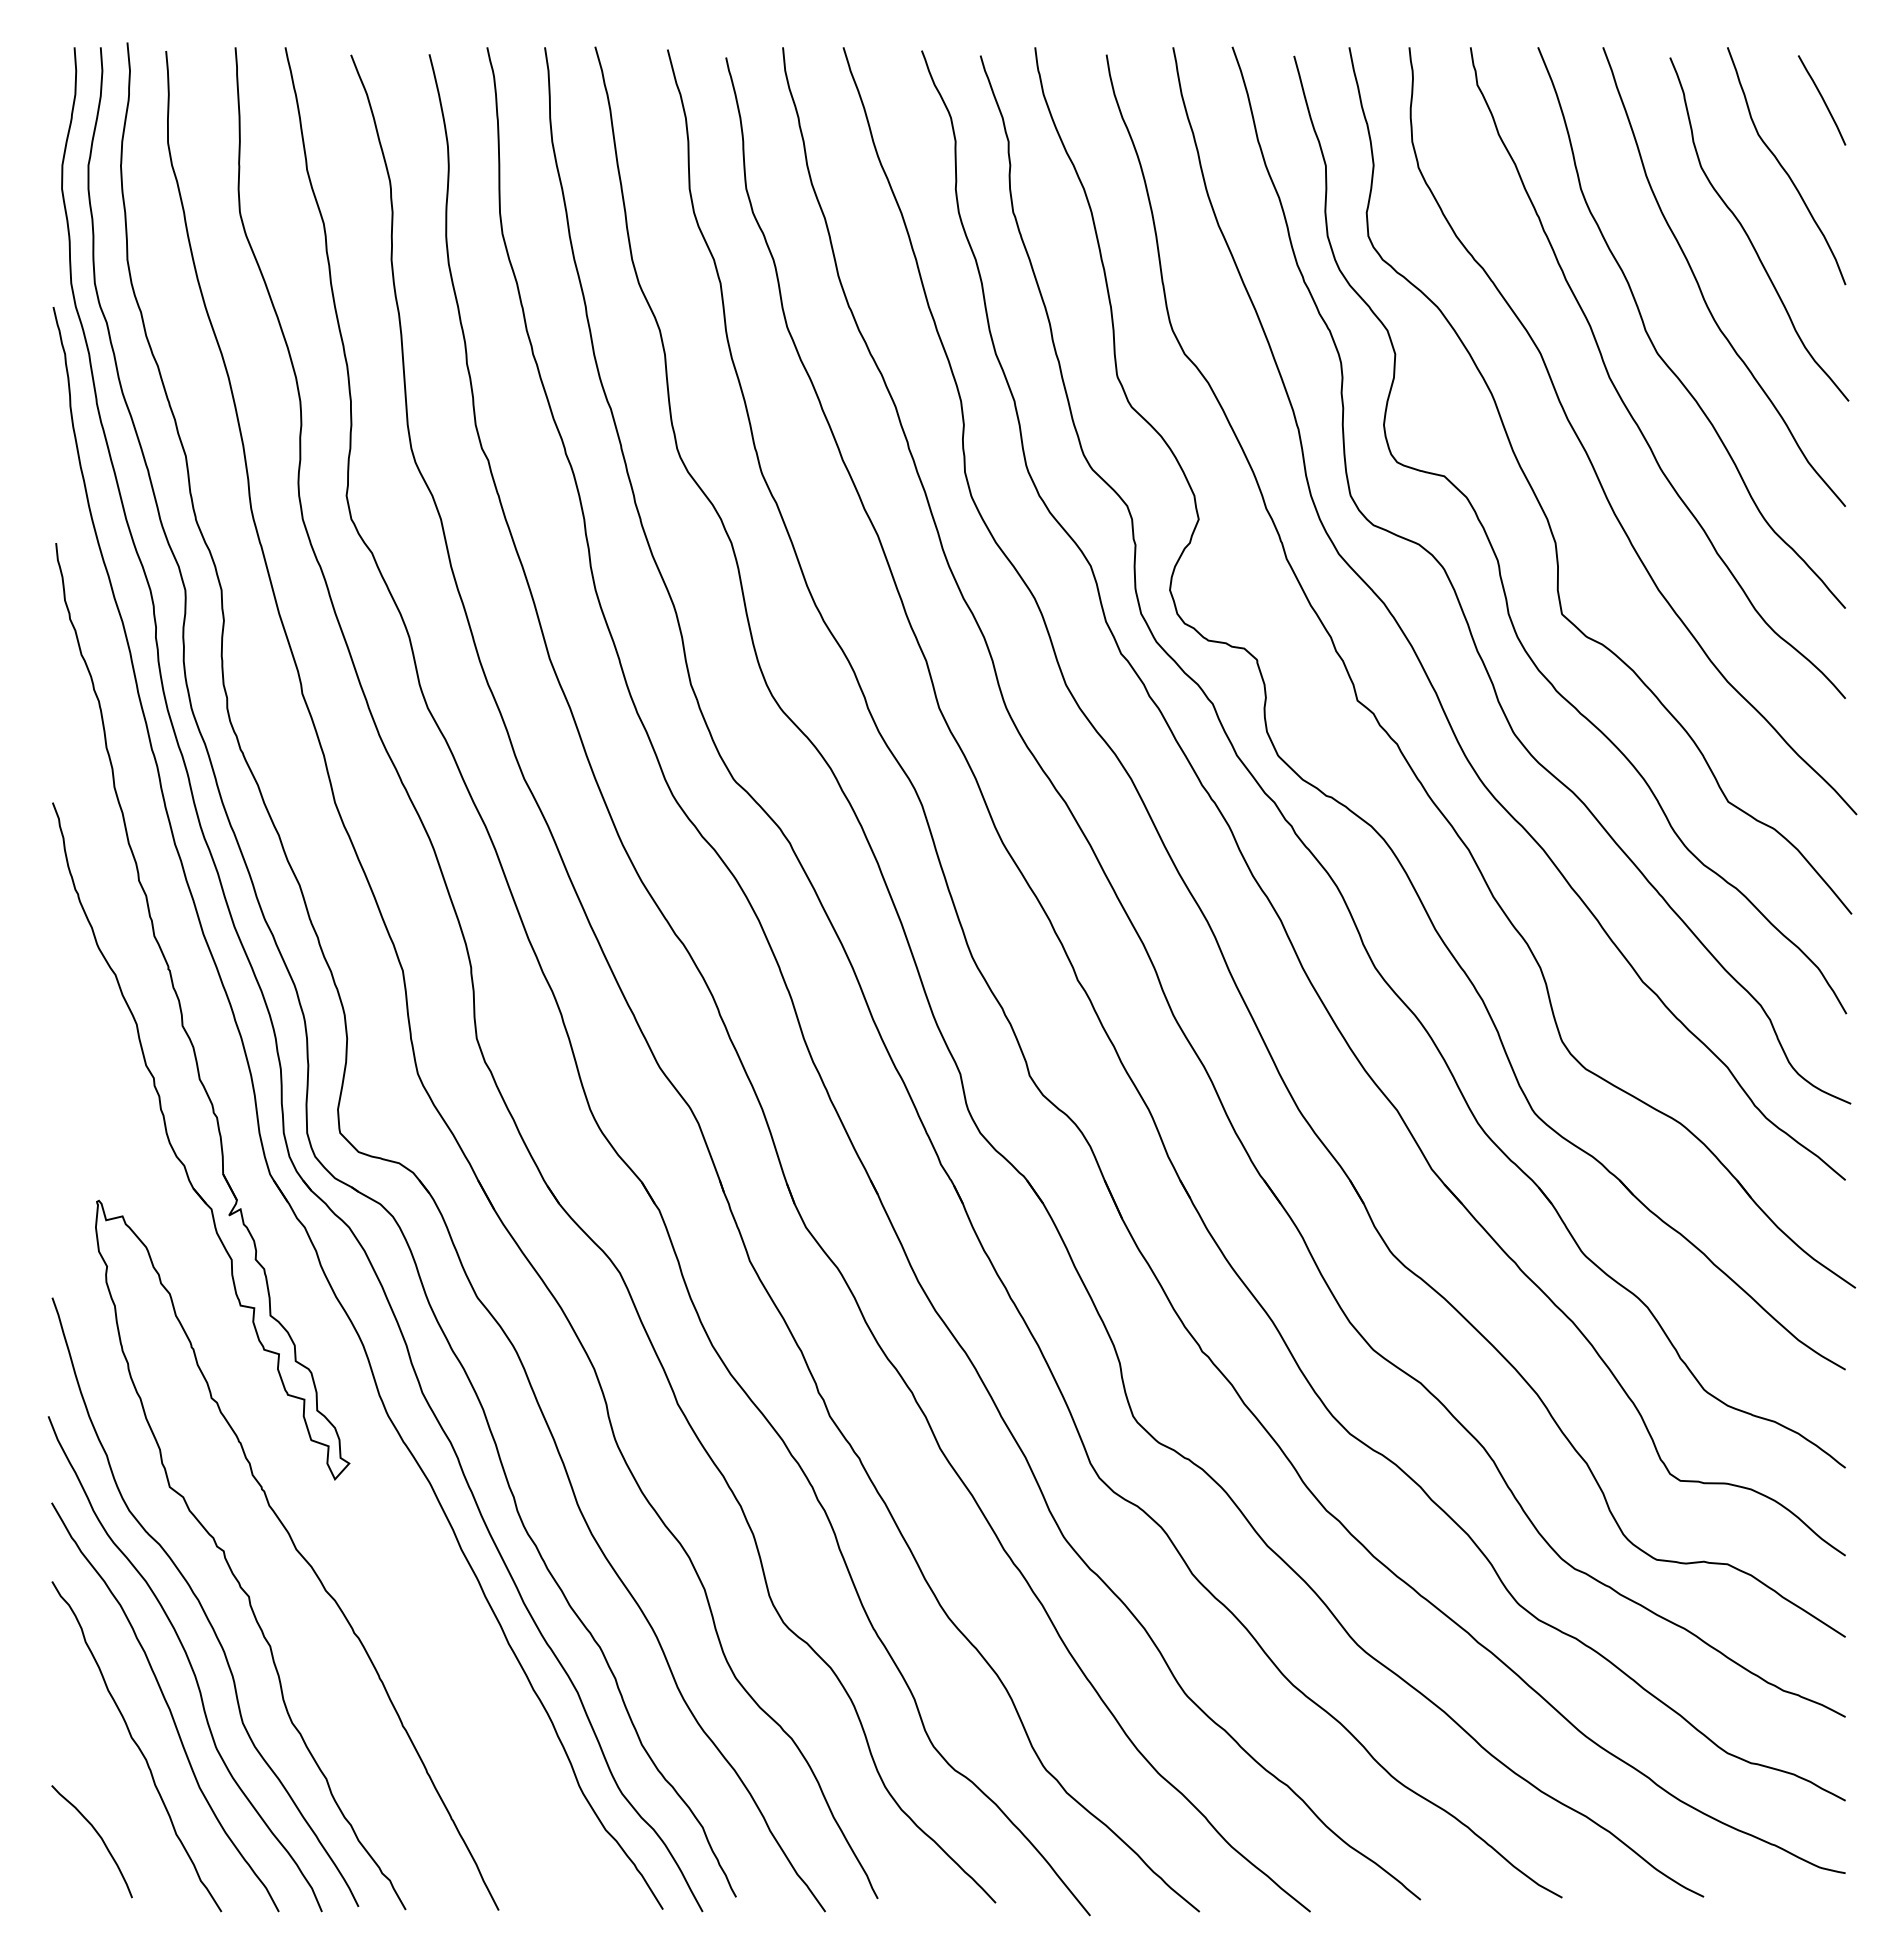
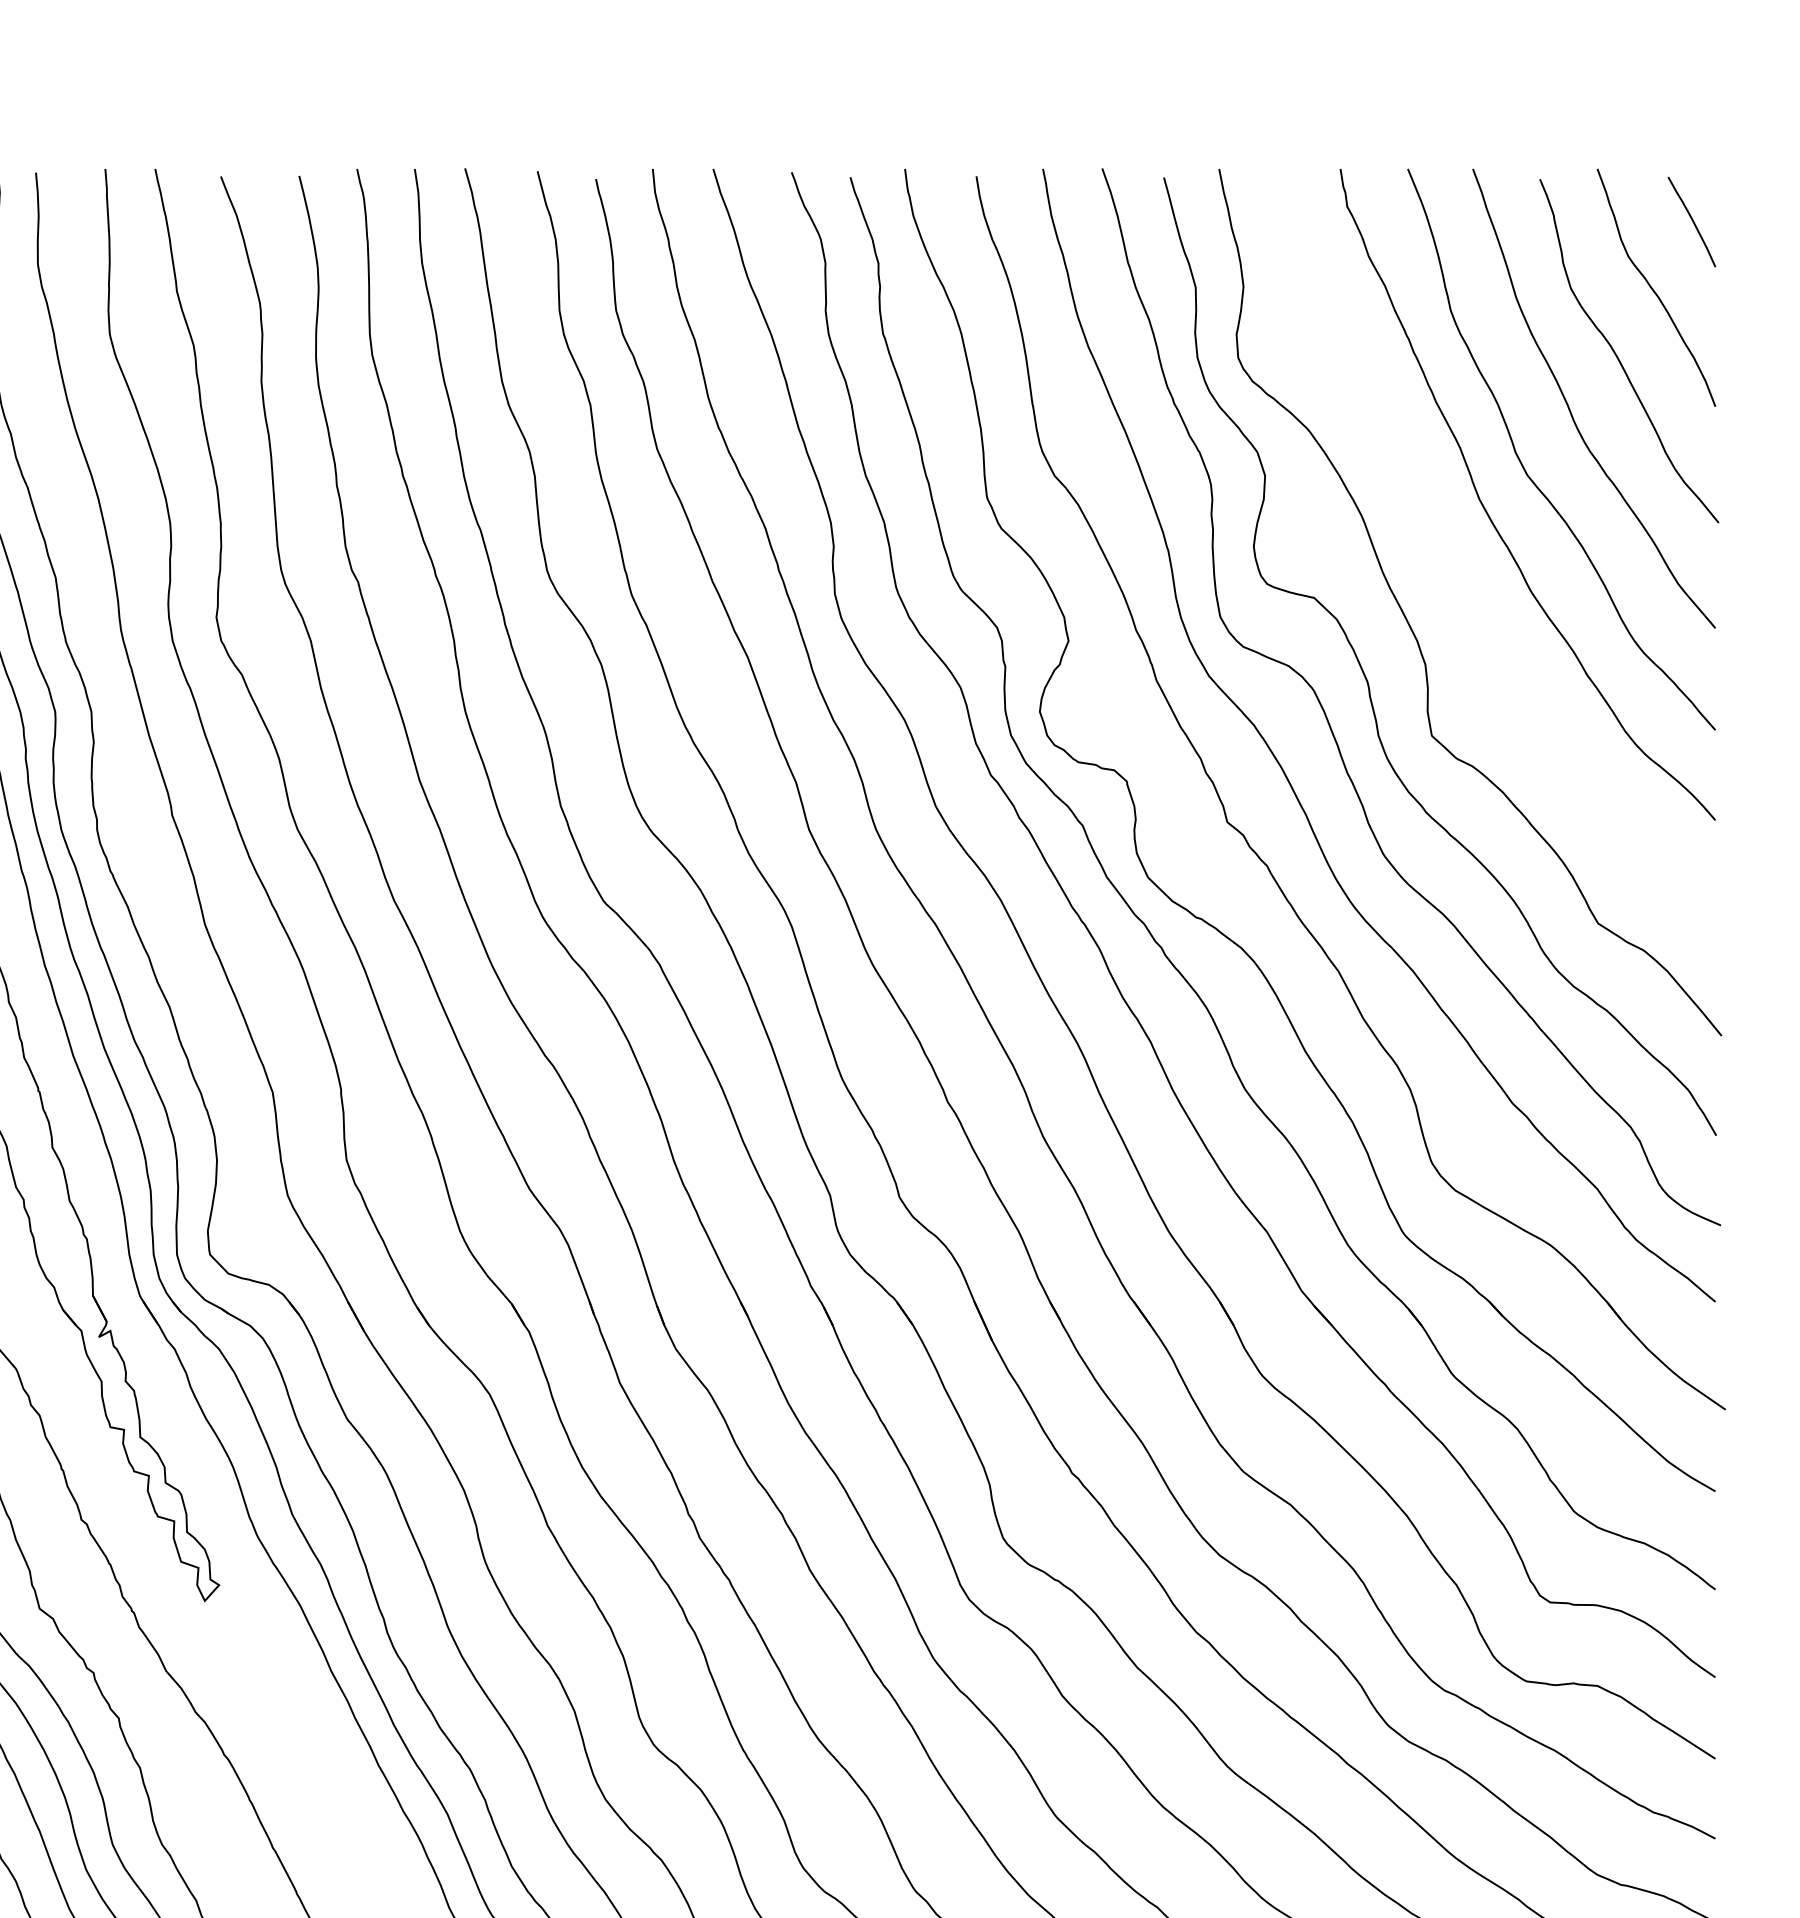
curve: (1588, 454) -> (1458, 576), removed

